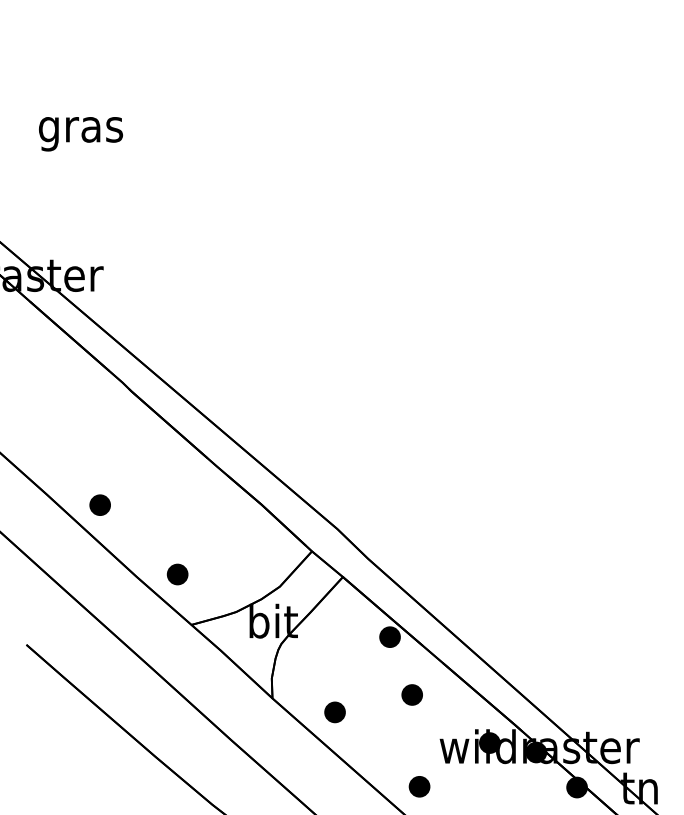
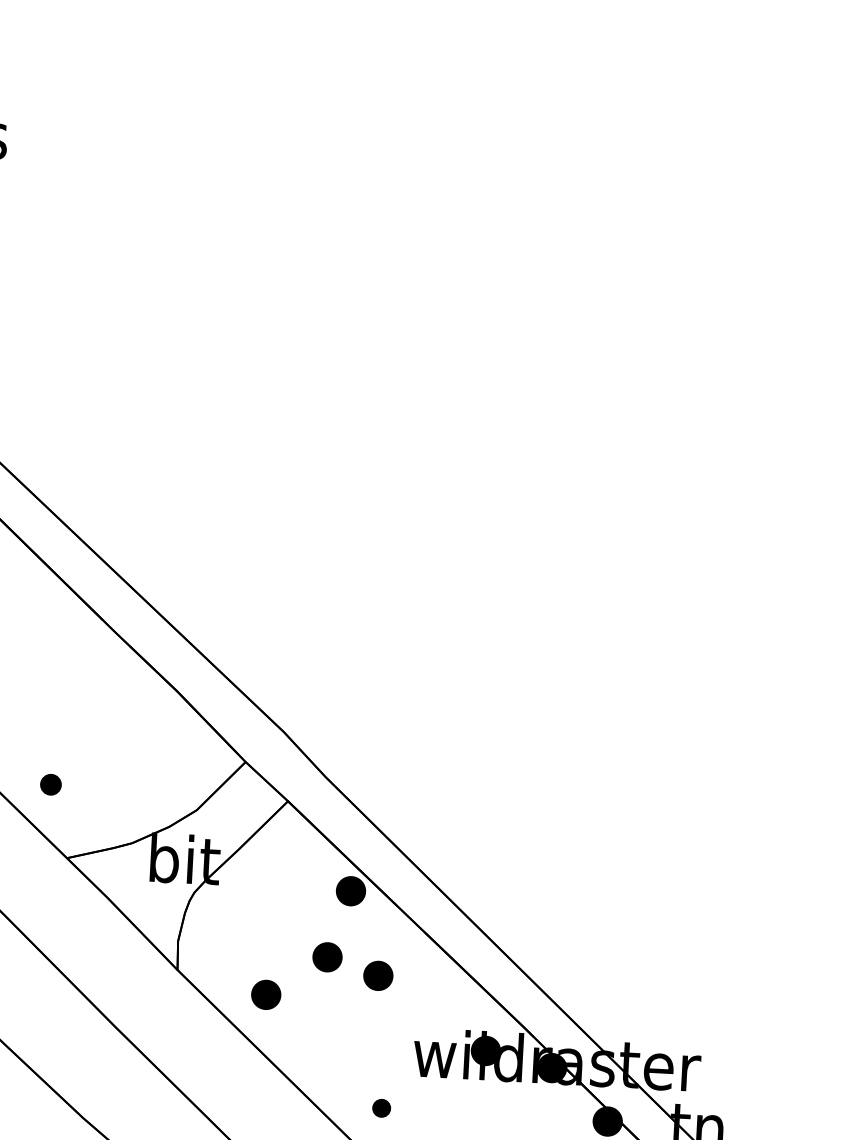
part: (177, 574) -> (50, 784), size x0.7
part: (375, 683) -> (326, 956), added
part: (419, 786) -> (381, 1107), size x0.6

